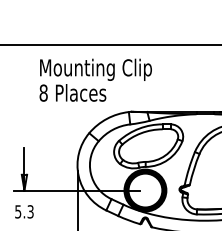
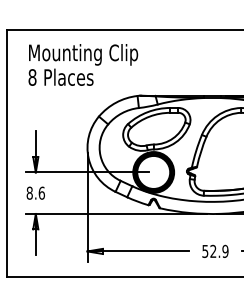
text: (95, 79) -> (83, 64), moved
text: (24, 211) -> (35, 192), 5.3 -> 8.6

